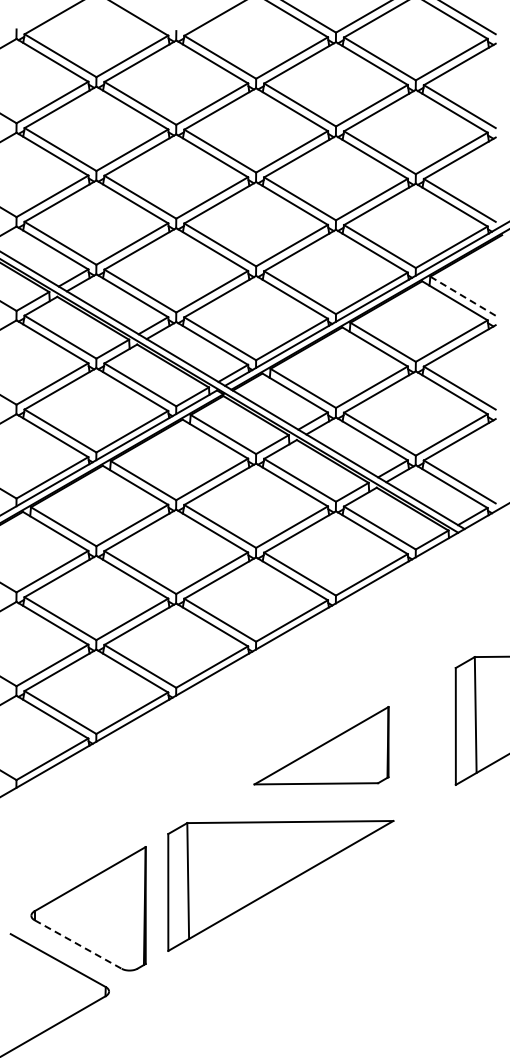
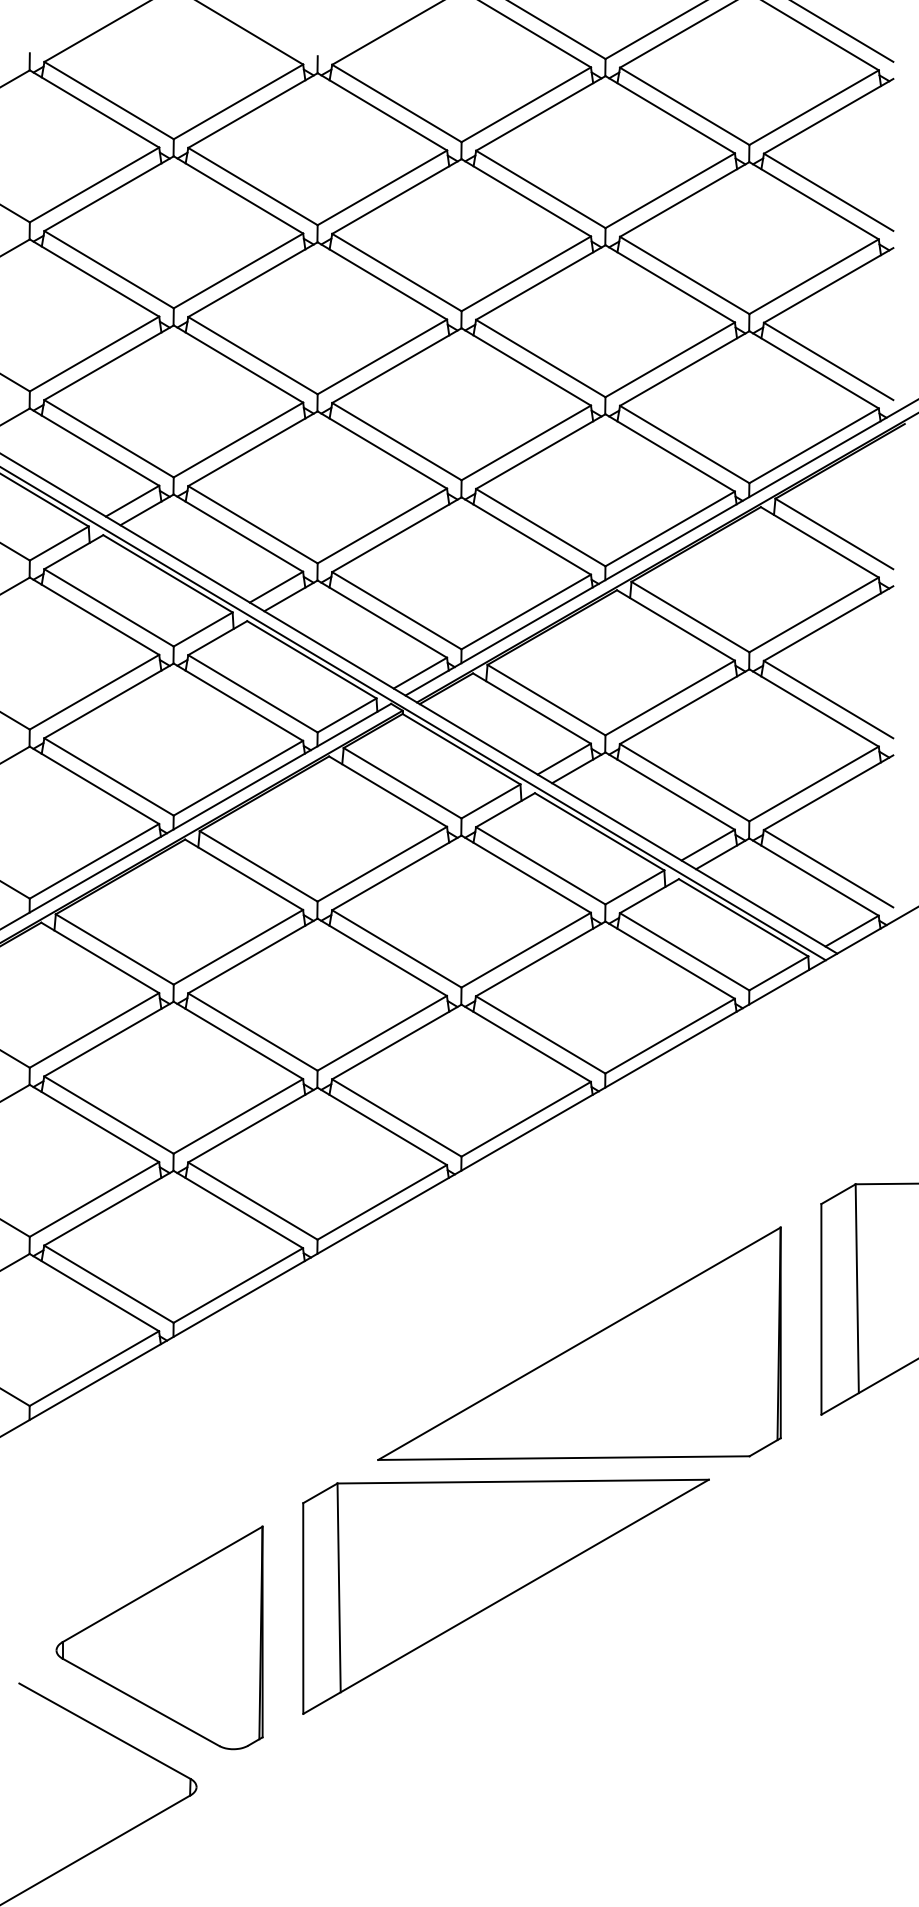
line: (462, 295) -> (833, 532), dashed -> solid
part: (321, 745) -> (579, 1343), size x1.67
line: (78, 944) -> (141, 1702), dashed -> solid

